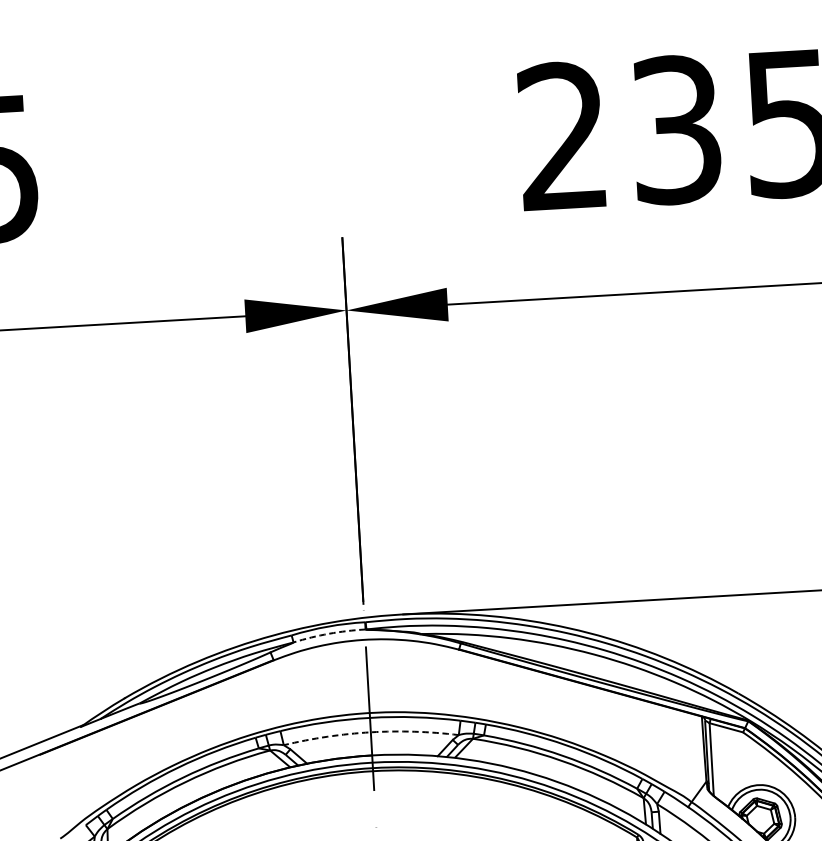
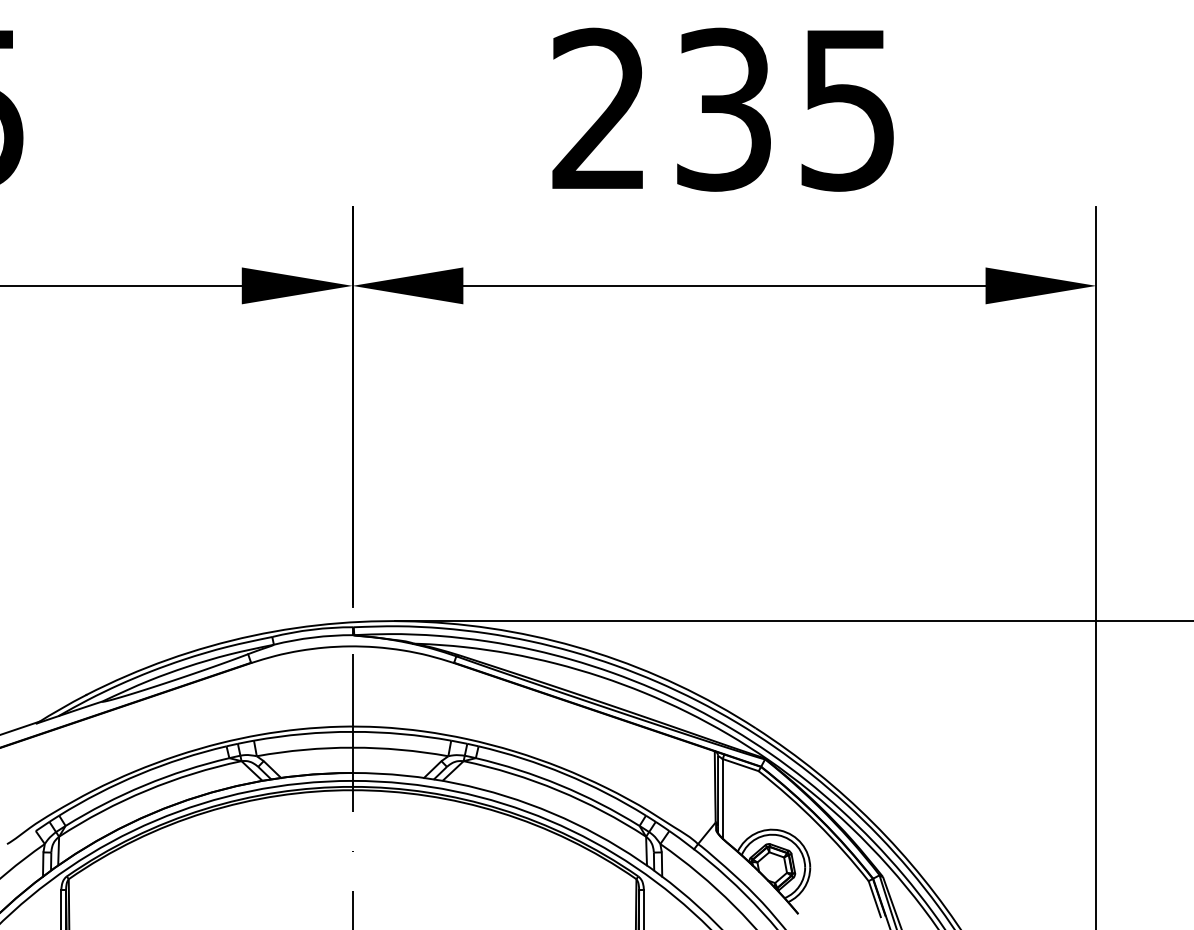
arc: (329, 633) -> (313, 637), dashed -> solid
arc: (370, 732) -> (352, 747), dashed -> solid

